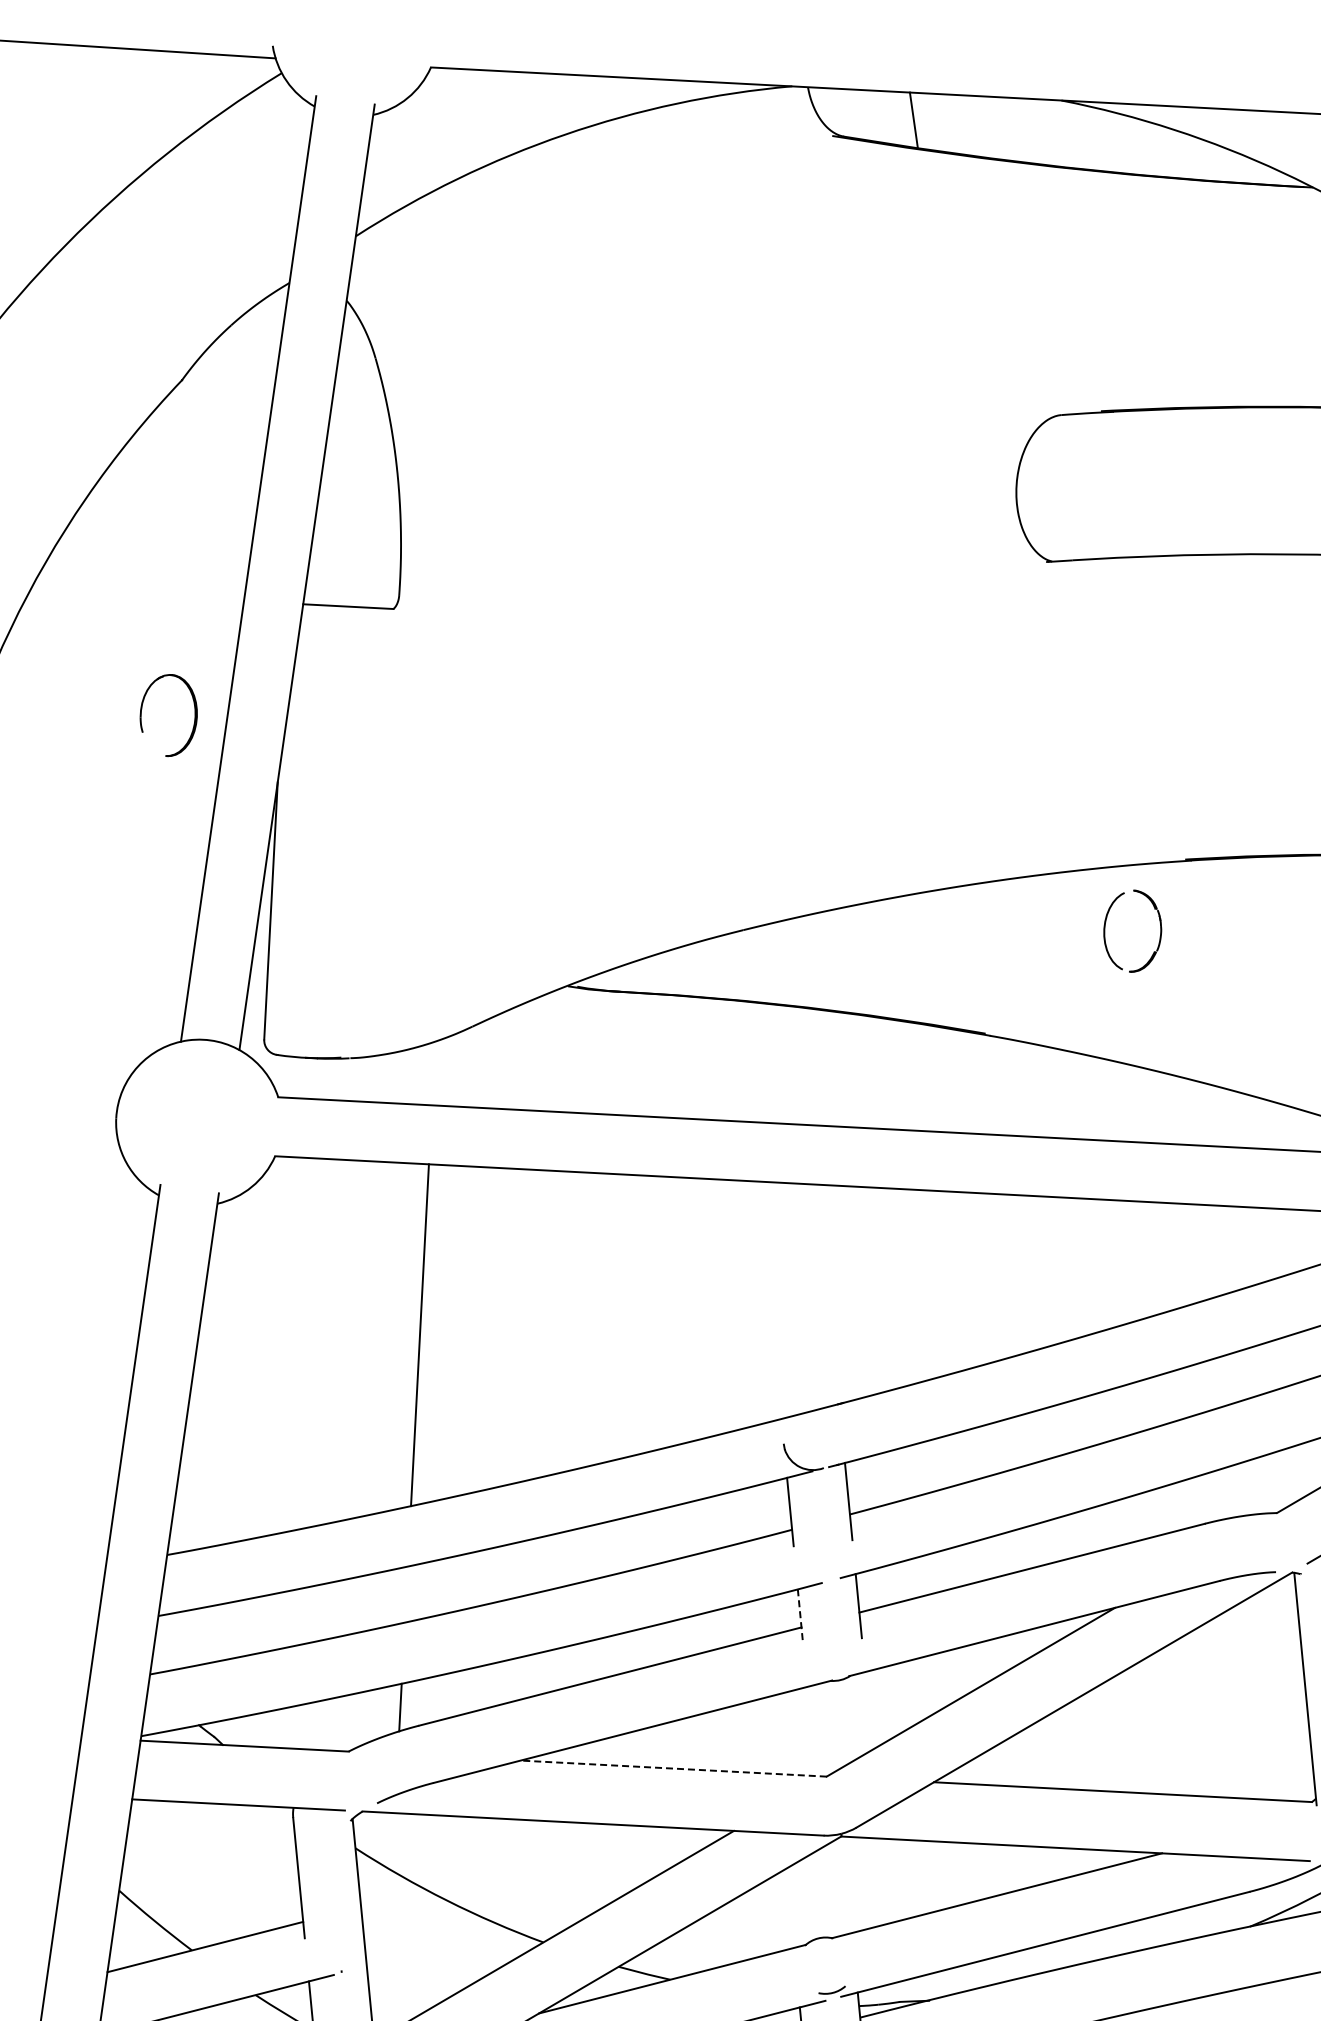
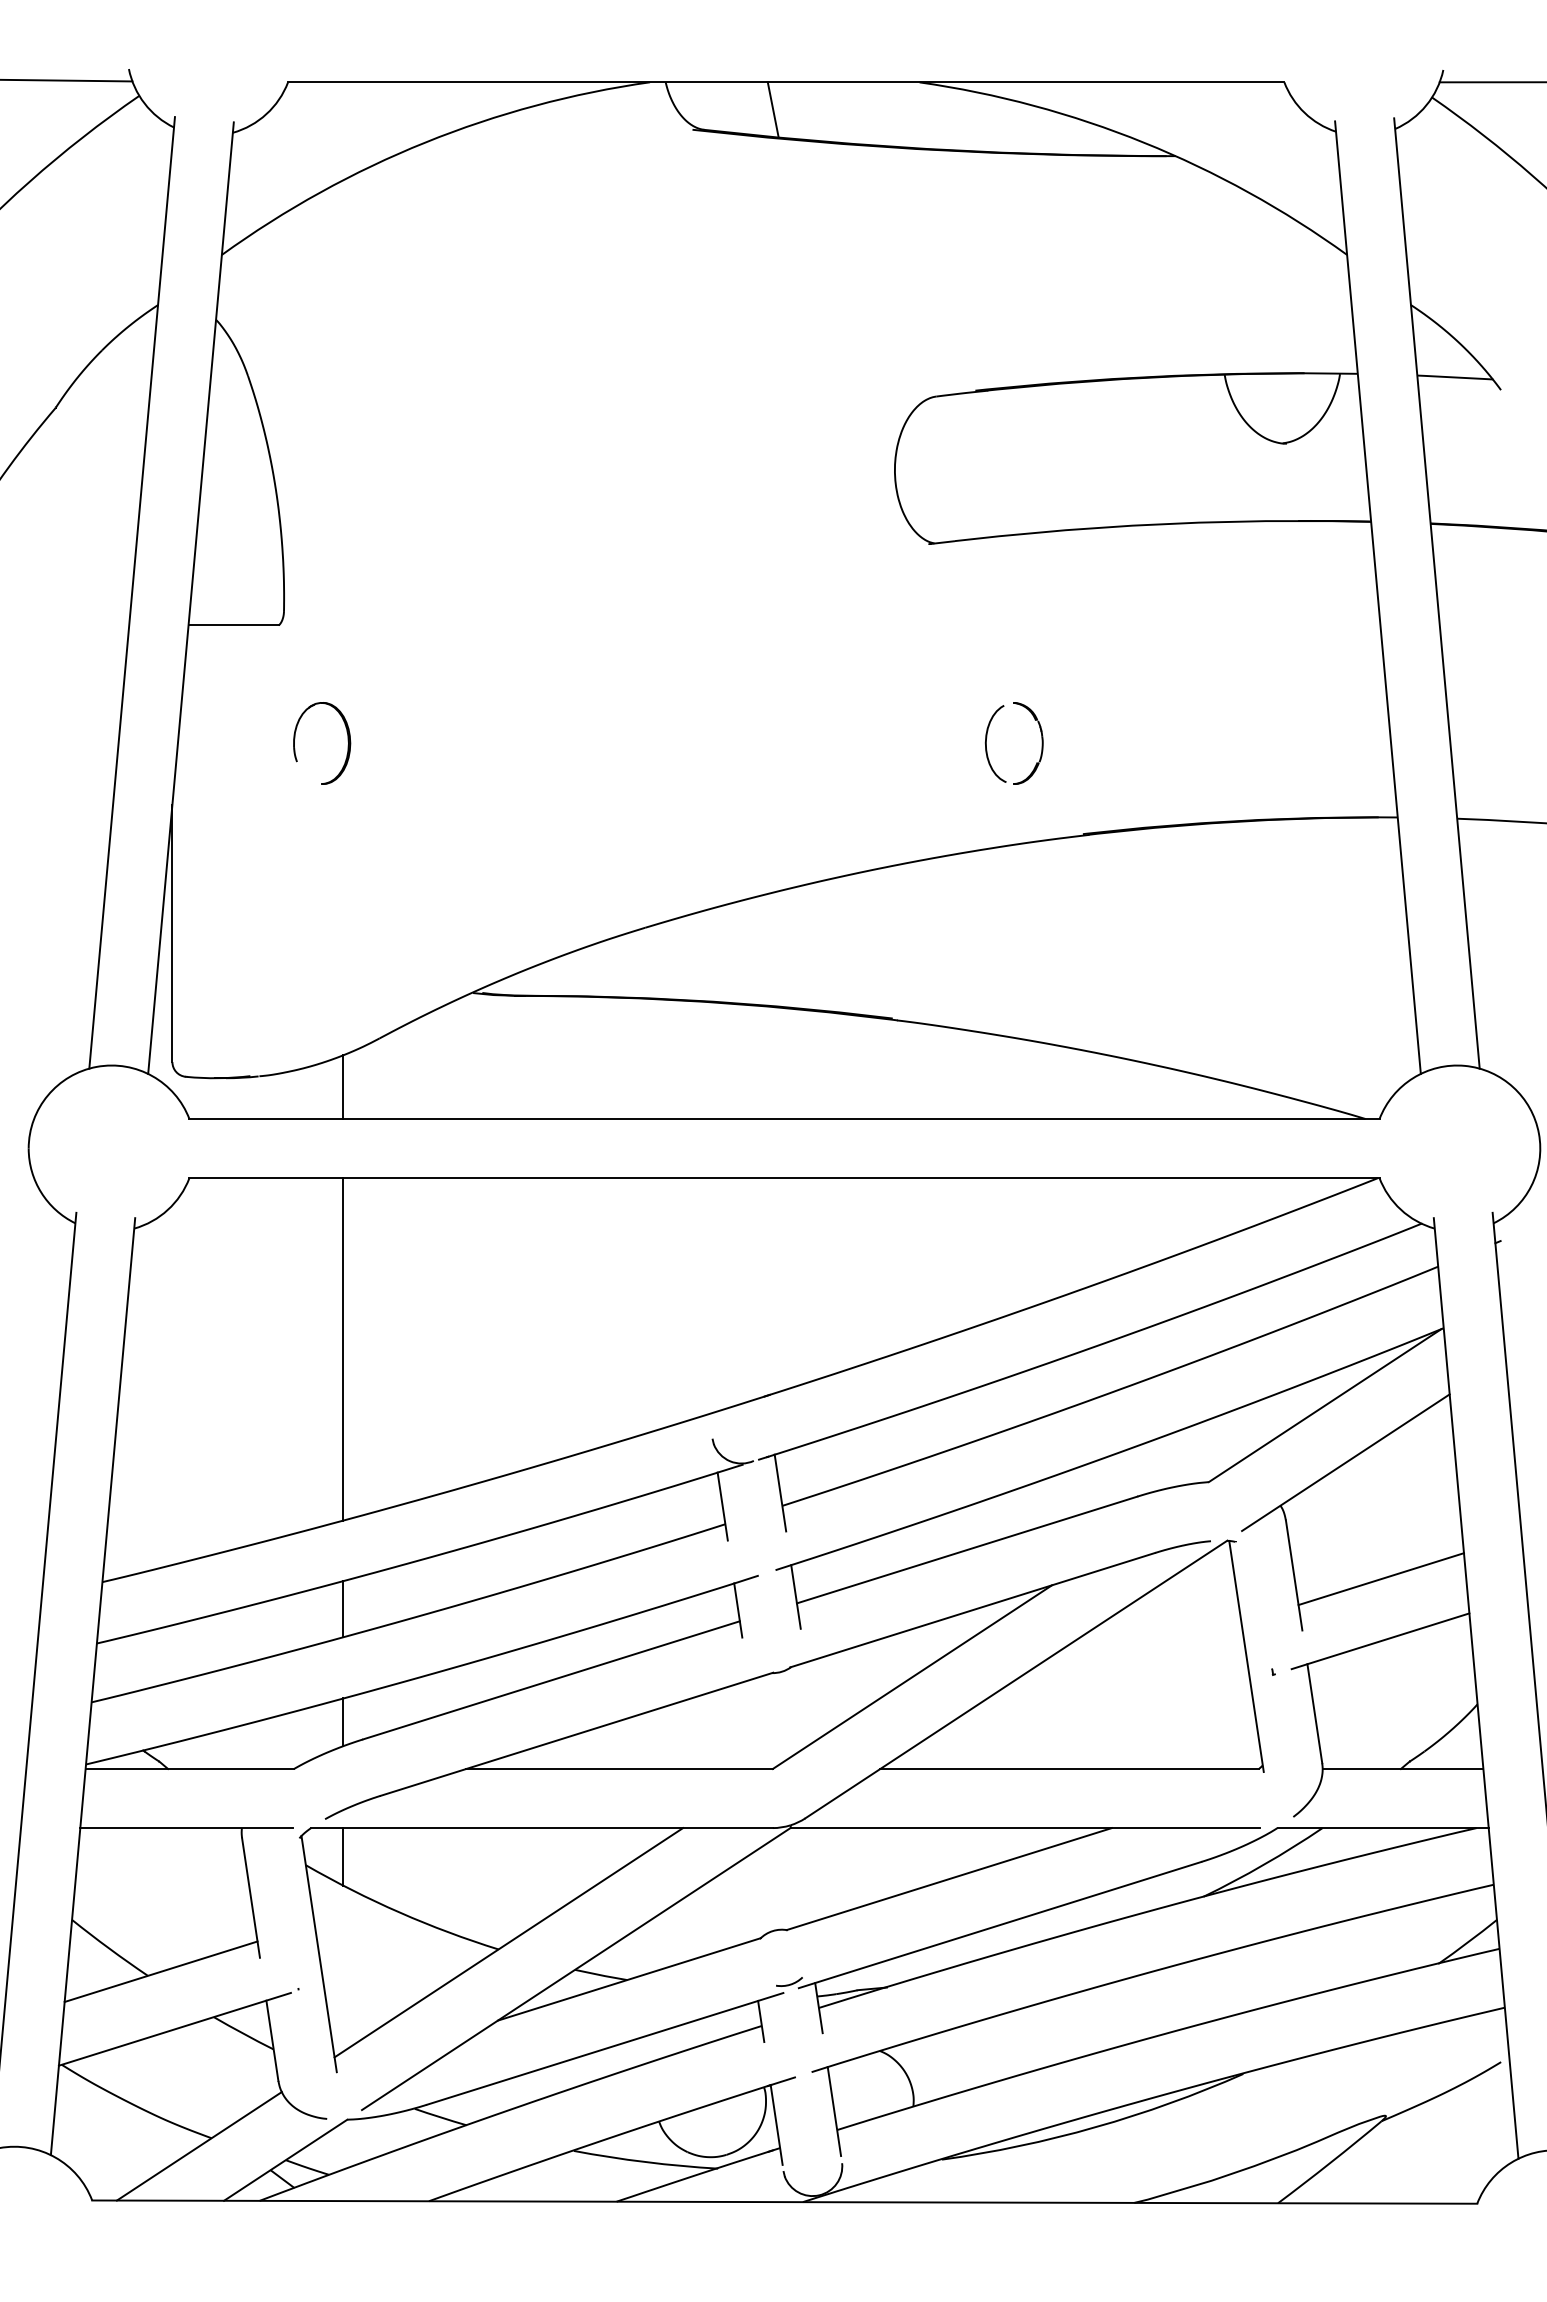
part: (194, 714) -> (347, 741), moved
part: (1106, 923) -> (987, 737), moved
line: (433, 1073) -> (343, 1087), added
line: (406, 1594) -> (343, 1609), added
line: (800, 1616) -> (738, 1610), dashed -> solid
line: (673, 1768) -> (619, 1768), dashed -> solid
line: (393, 1841) -> (343, 1856), added

